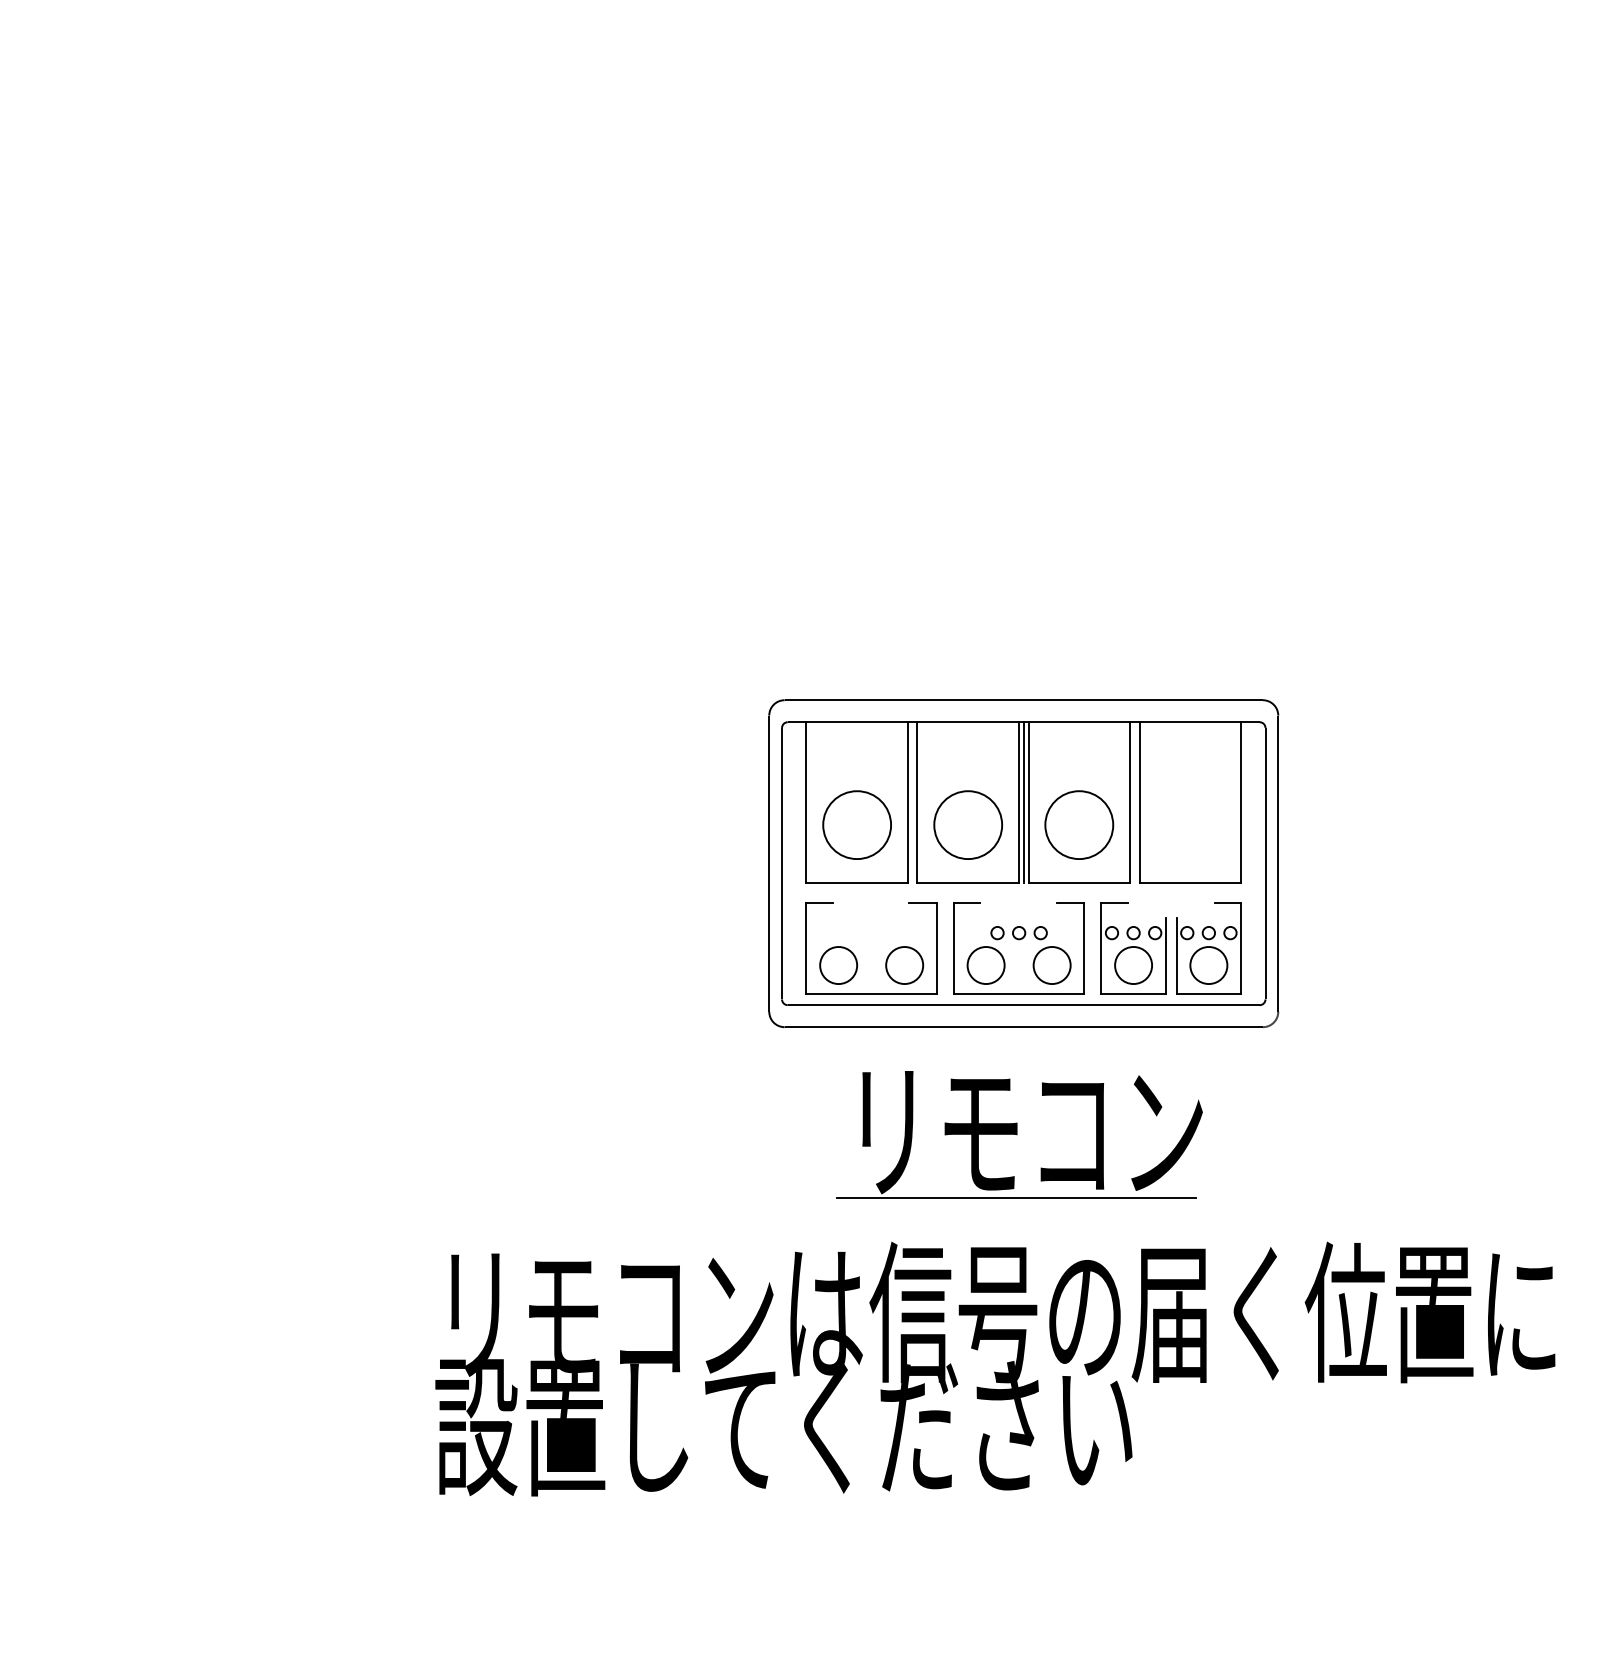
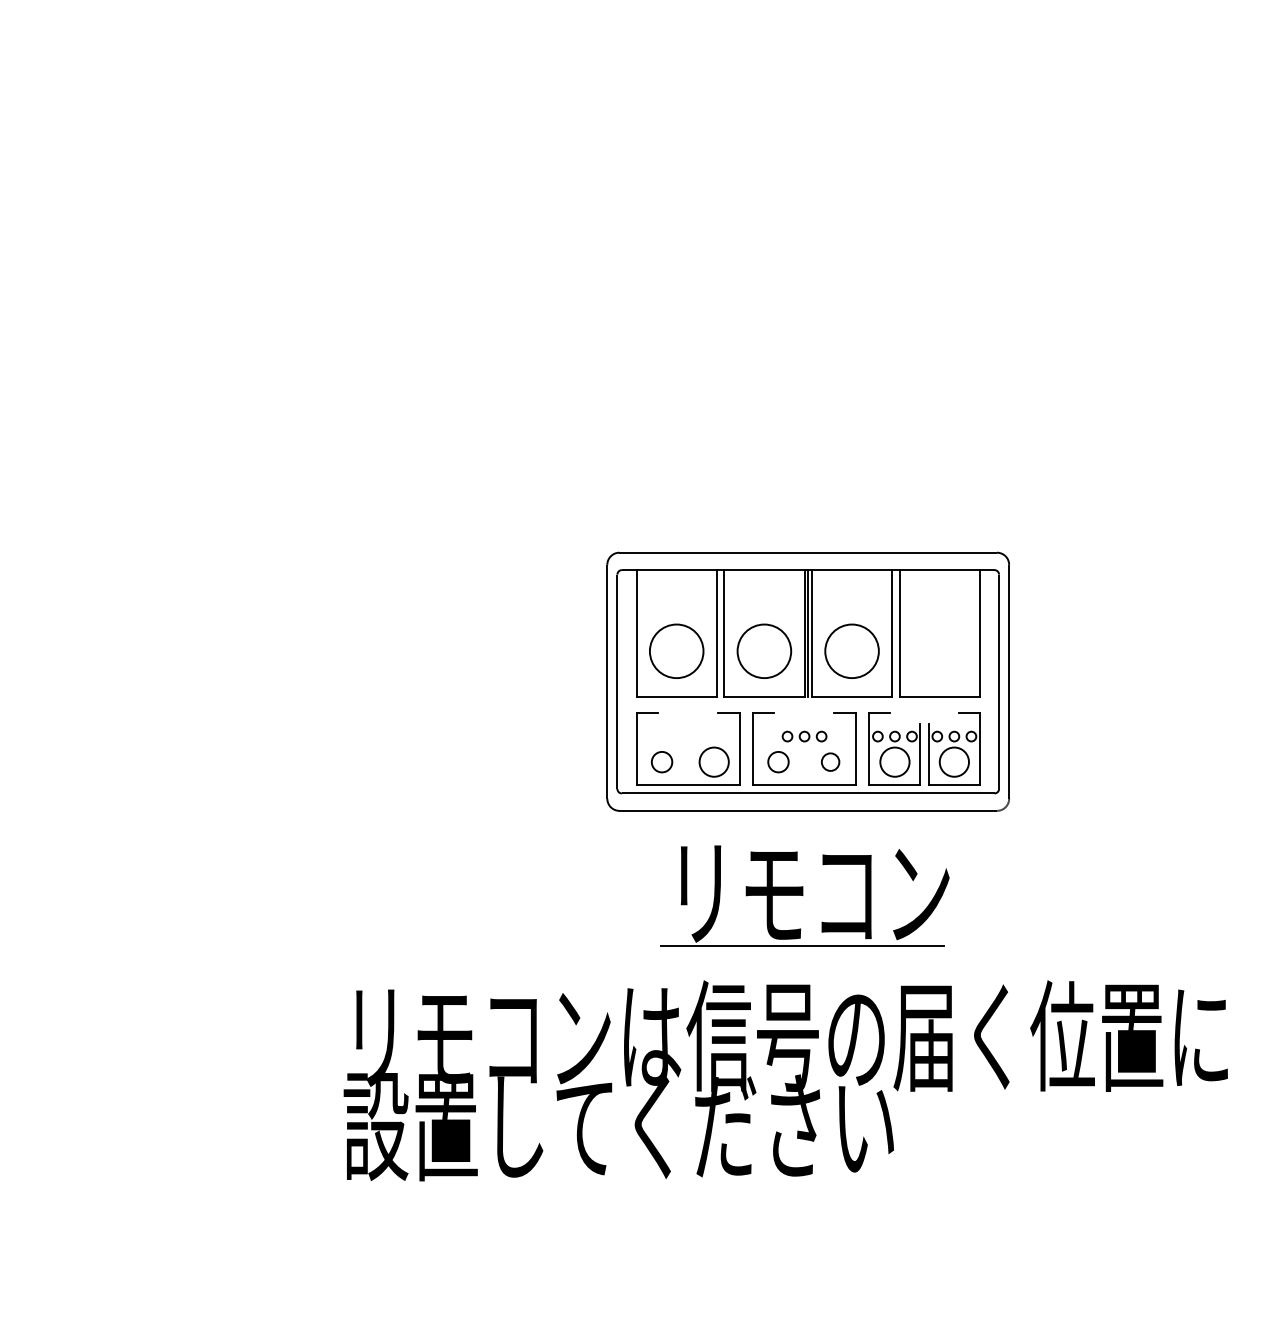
circle: (838, 965) -> (661, 762), size x0.7
circle: (985, 965) -> (778, 762), size x0.7
circle: (1051, 965) -> (830, 762), size x0.6

